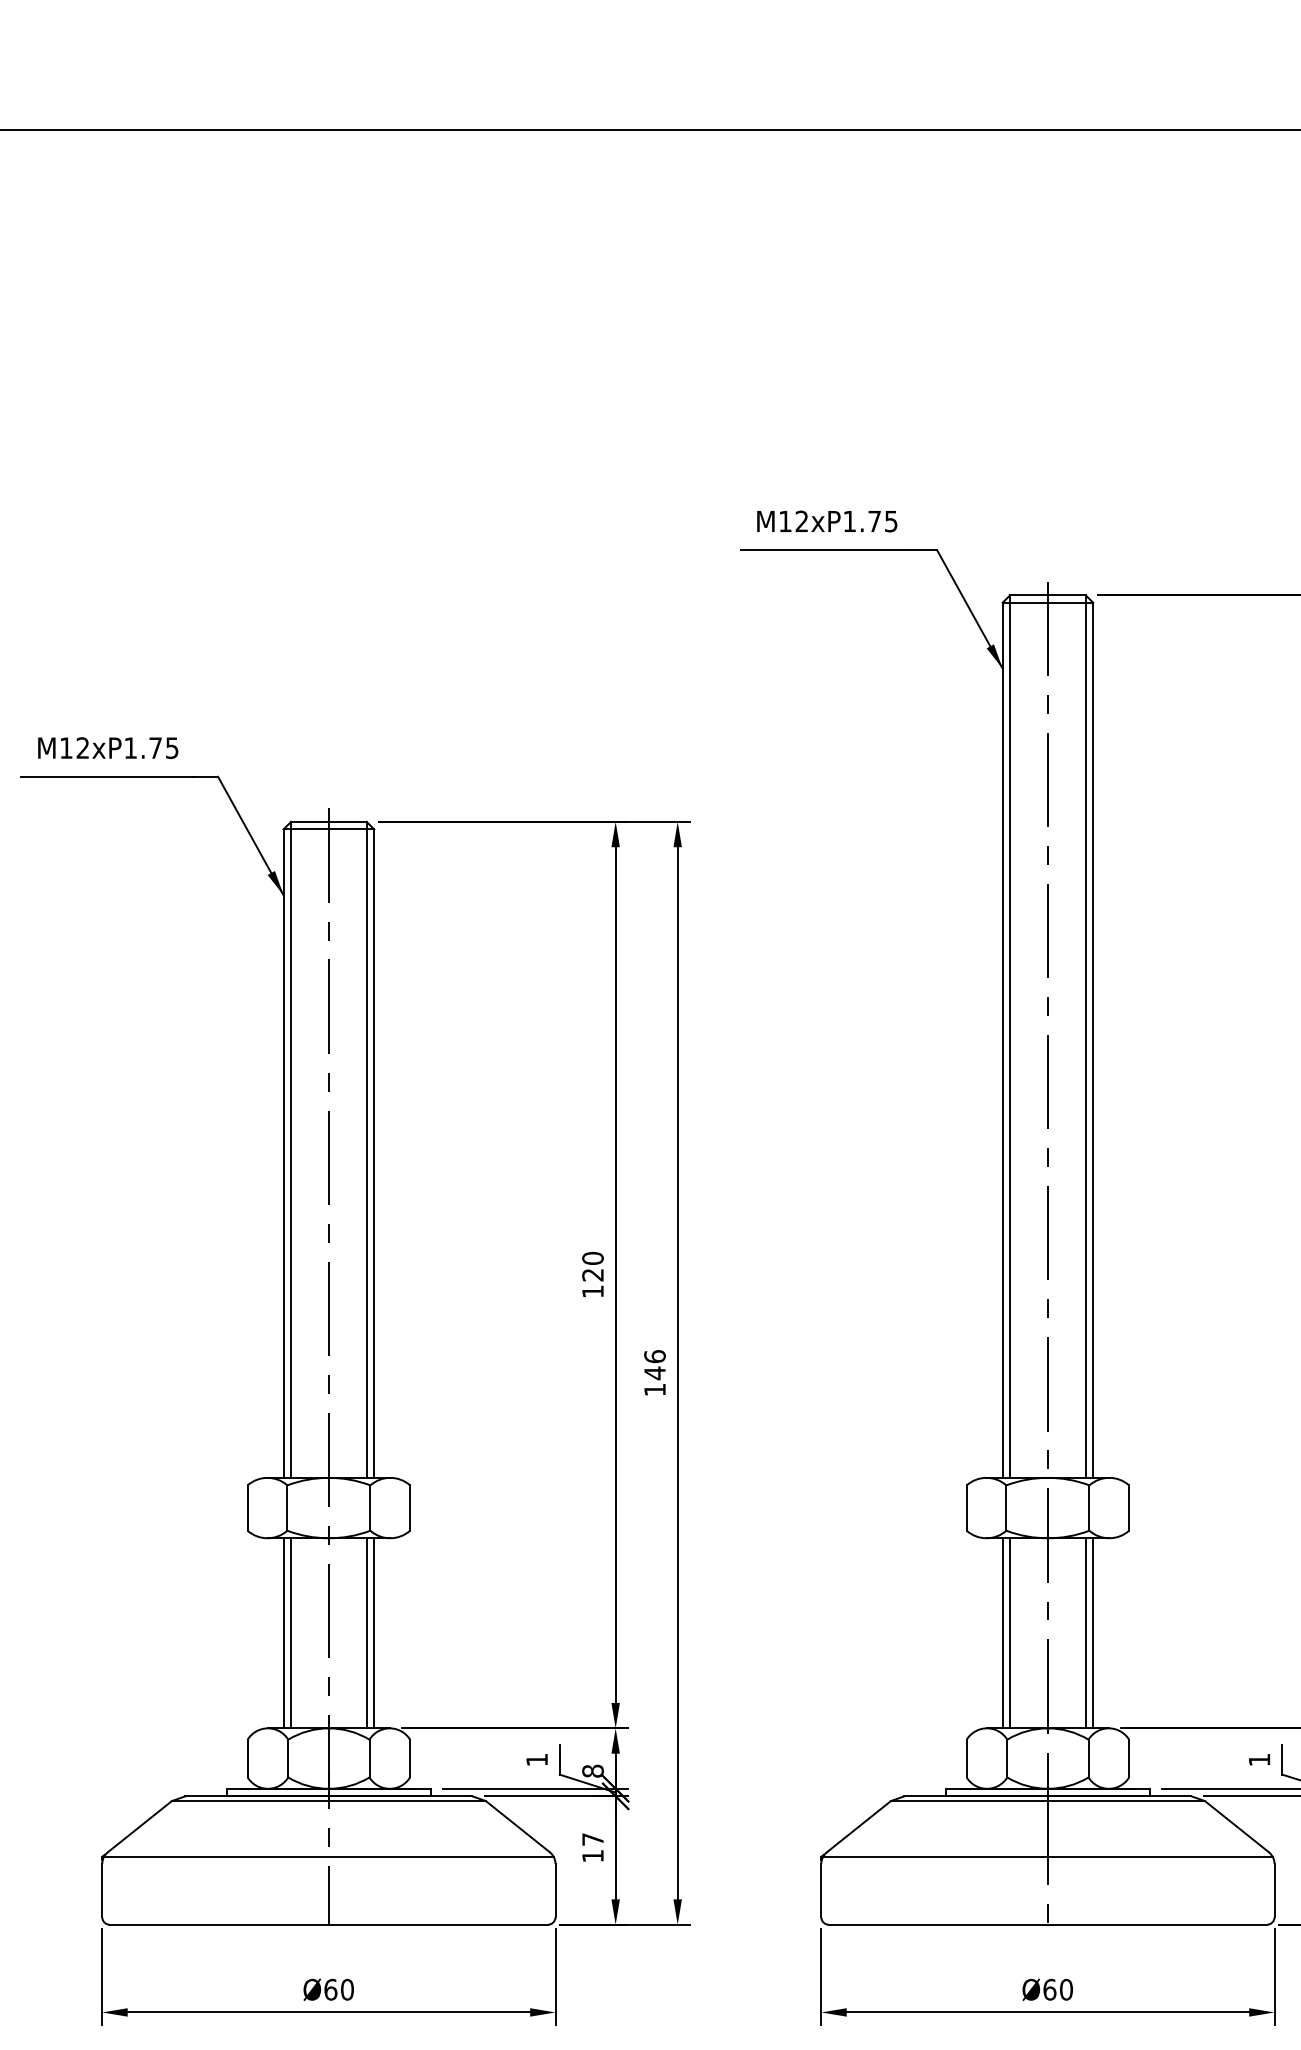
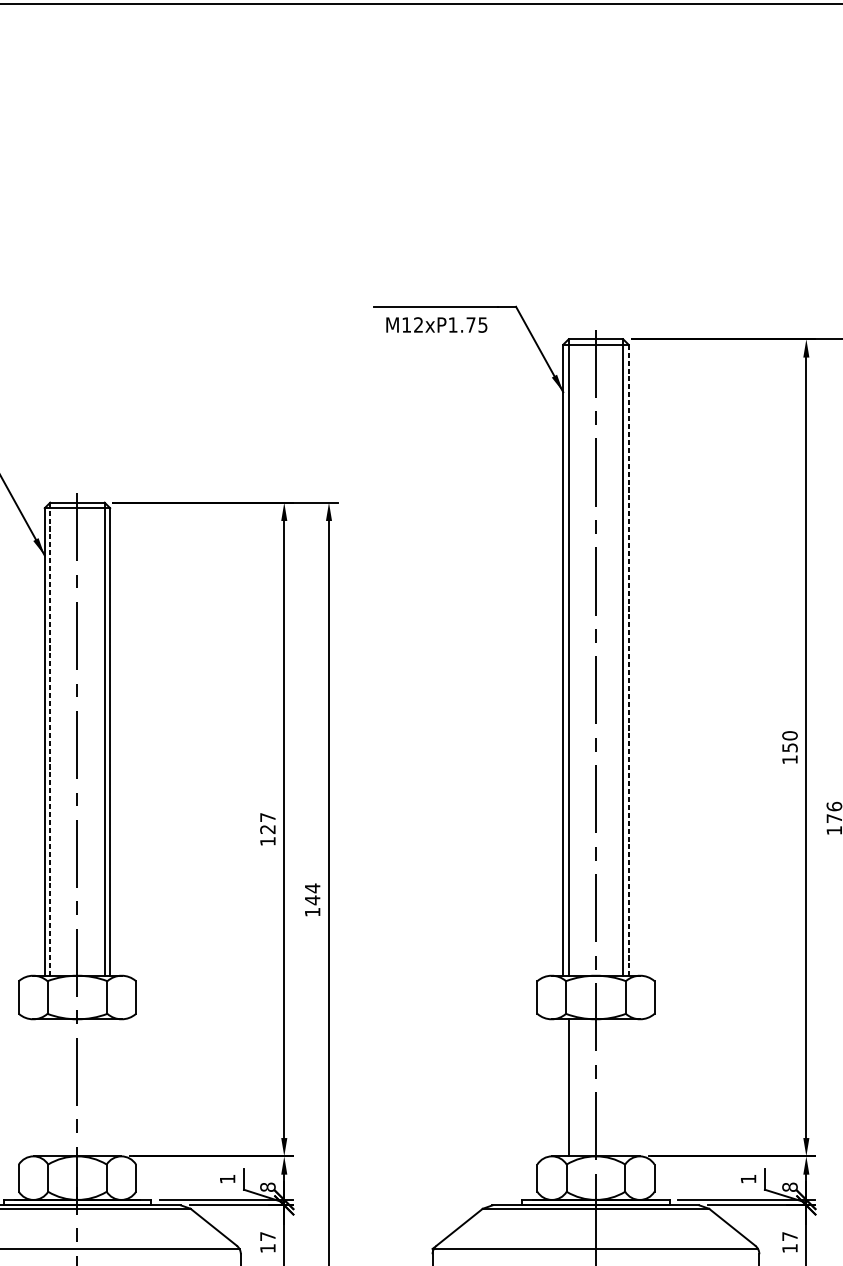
text: (827, 521) -> (437, 325), moved
line: (1093, 1040) -> (628, 660), solid -> dashed
line: (291, 1149) -> (50, 738), solid -> dashed
text: (592, 1258) -> (267, 817), 120 -> 127
text: (654, 1356) -> (312, 888), 146 -> 144
line: (283, 1633) -> (44, 1087), removed
line: (291, 1633) -> (50, 1087), removed
line: (366, 1633) -> (104, 1087), removed
line: (374, 1633) -> (110, 1087), removed
line: (1002, 1633) -> (563, 1087), removed
line: (1085, 1633) -> (623, 1087), removed
line: (1093, 1633) -> (628, 1087), removed

